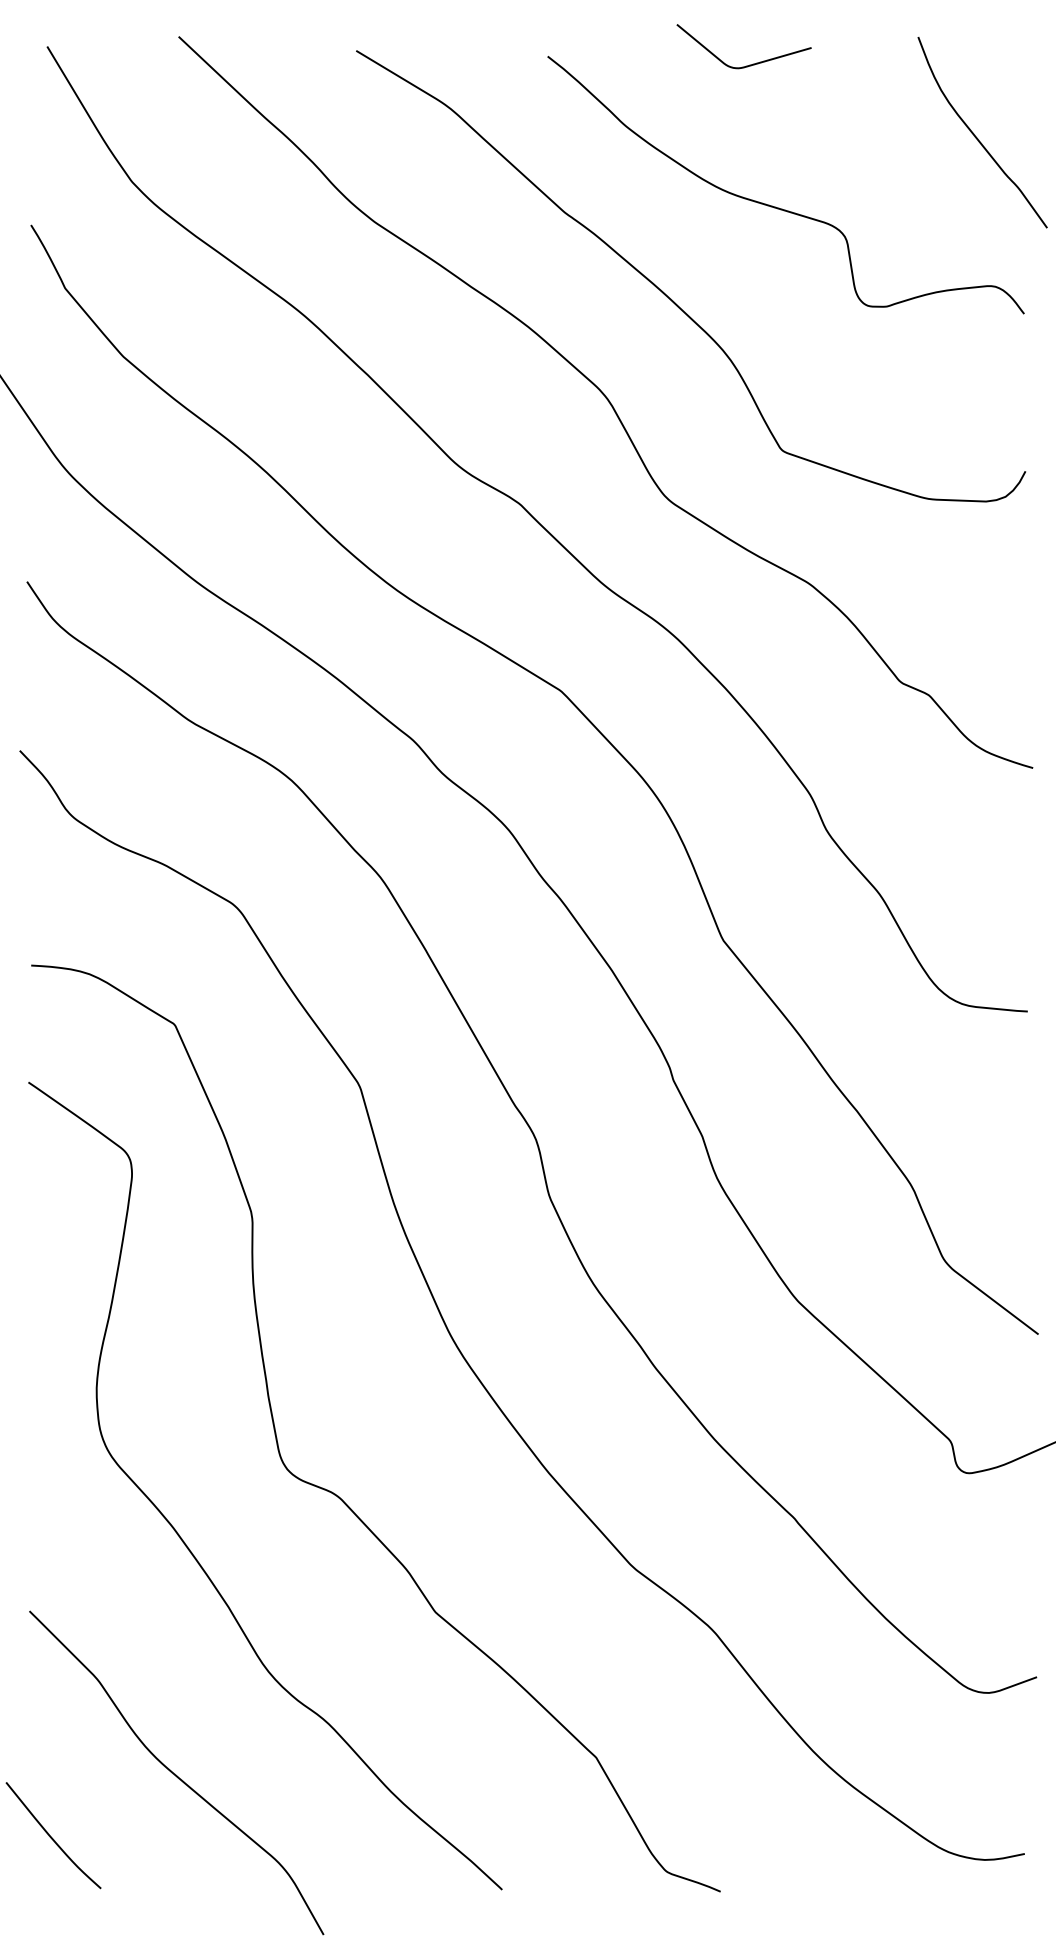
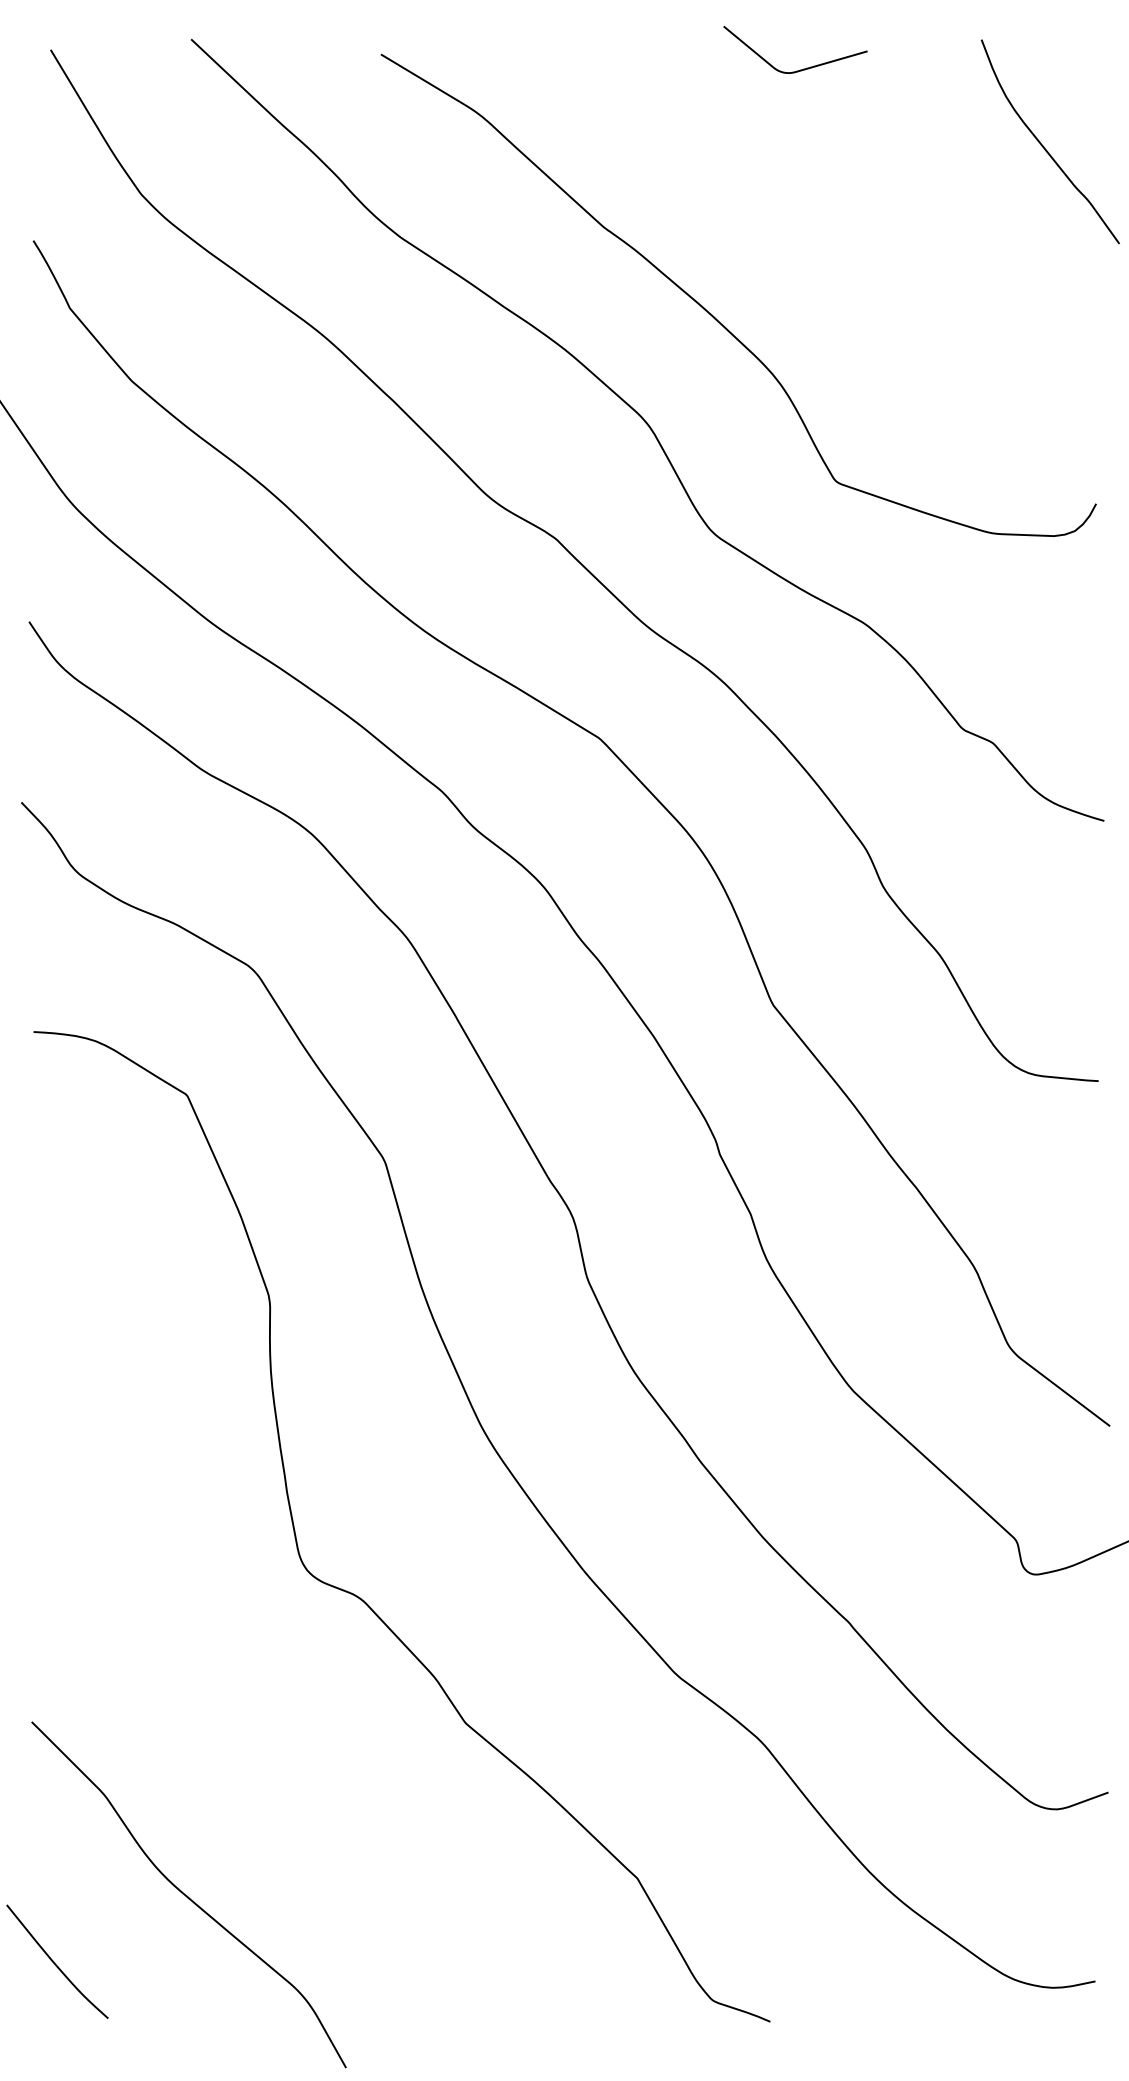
curve: (779, 207) -> (833, 221), removed
curve: (185, 1542) -> (198, 1648), removed

